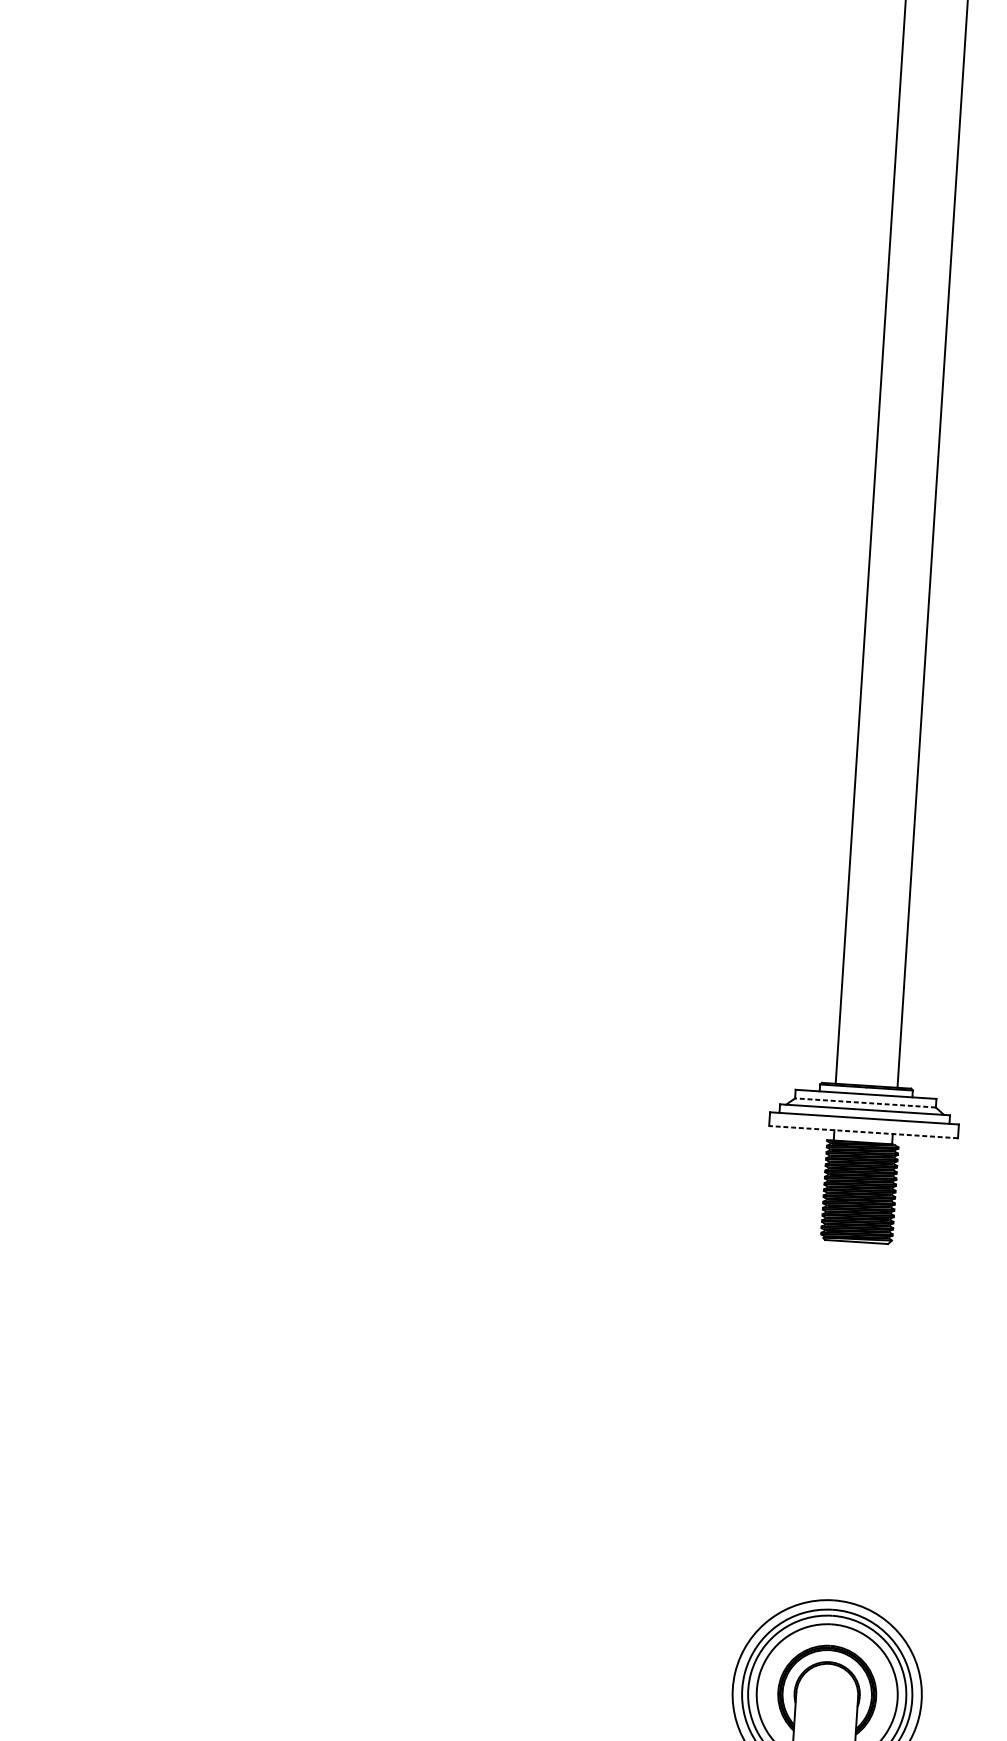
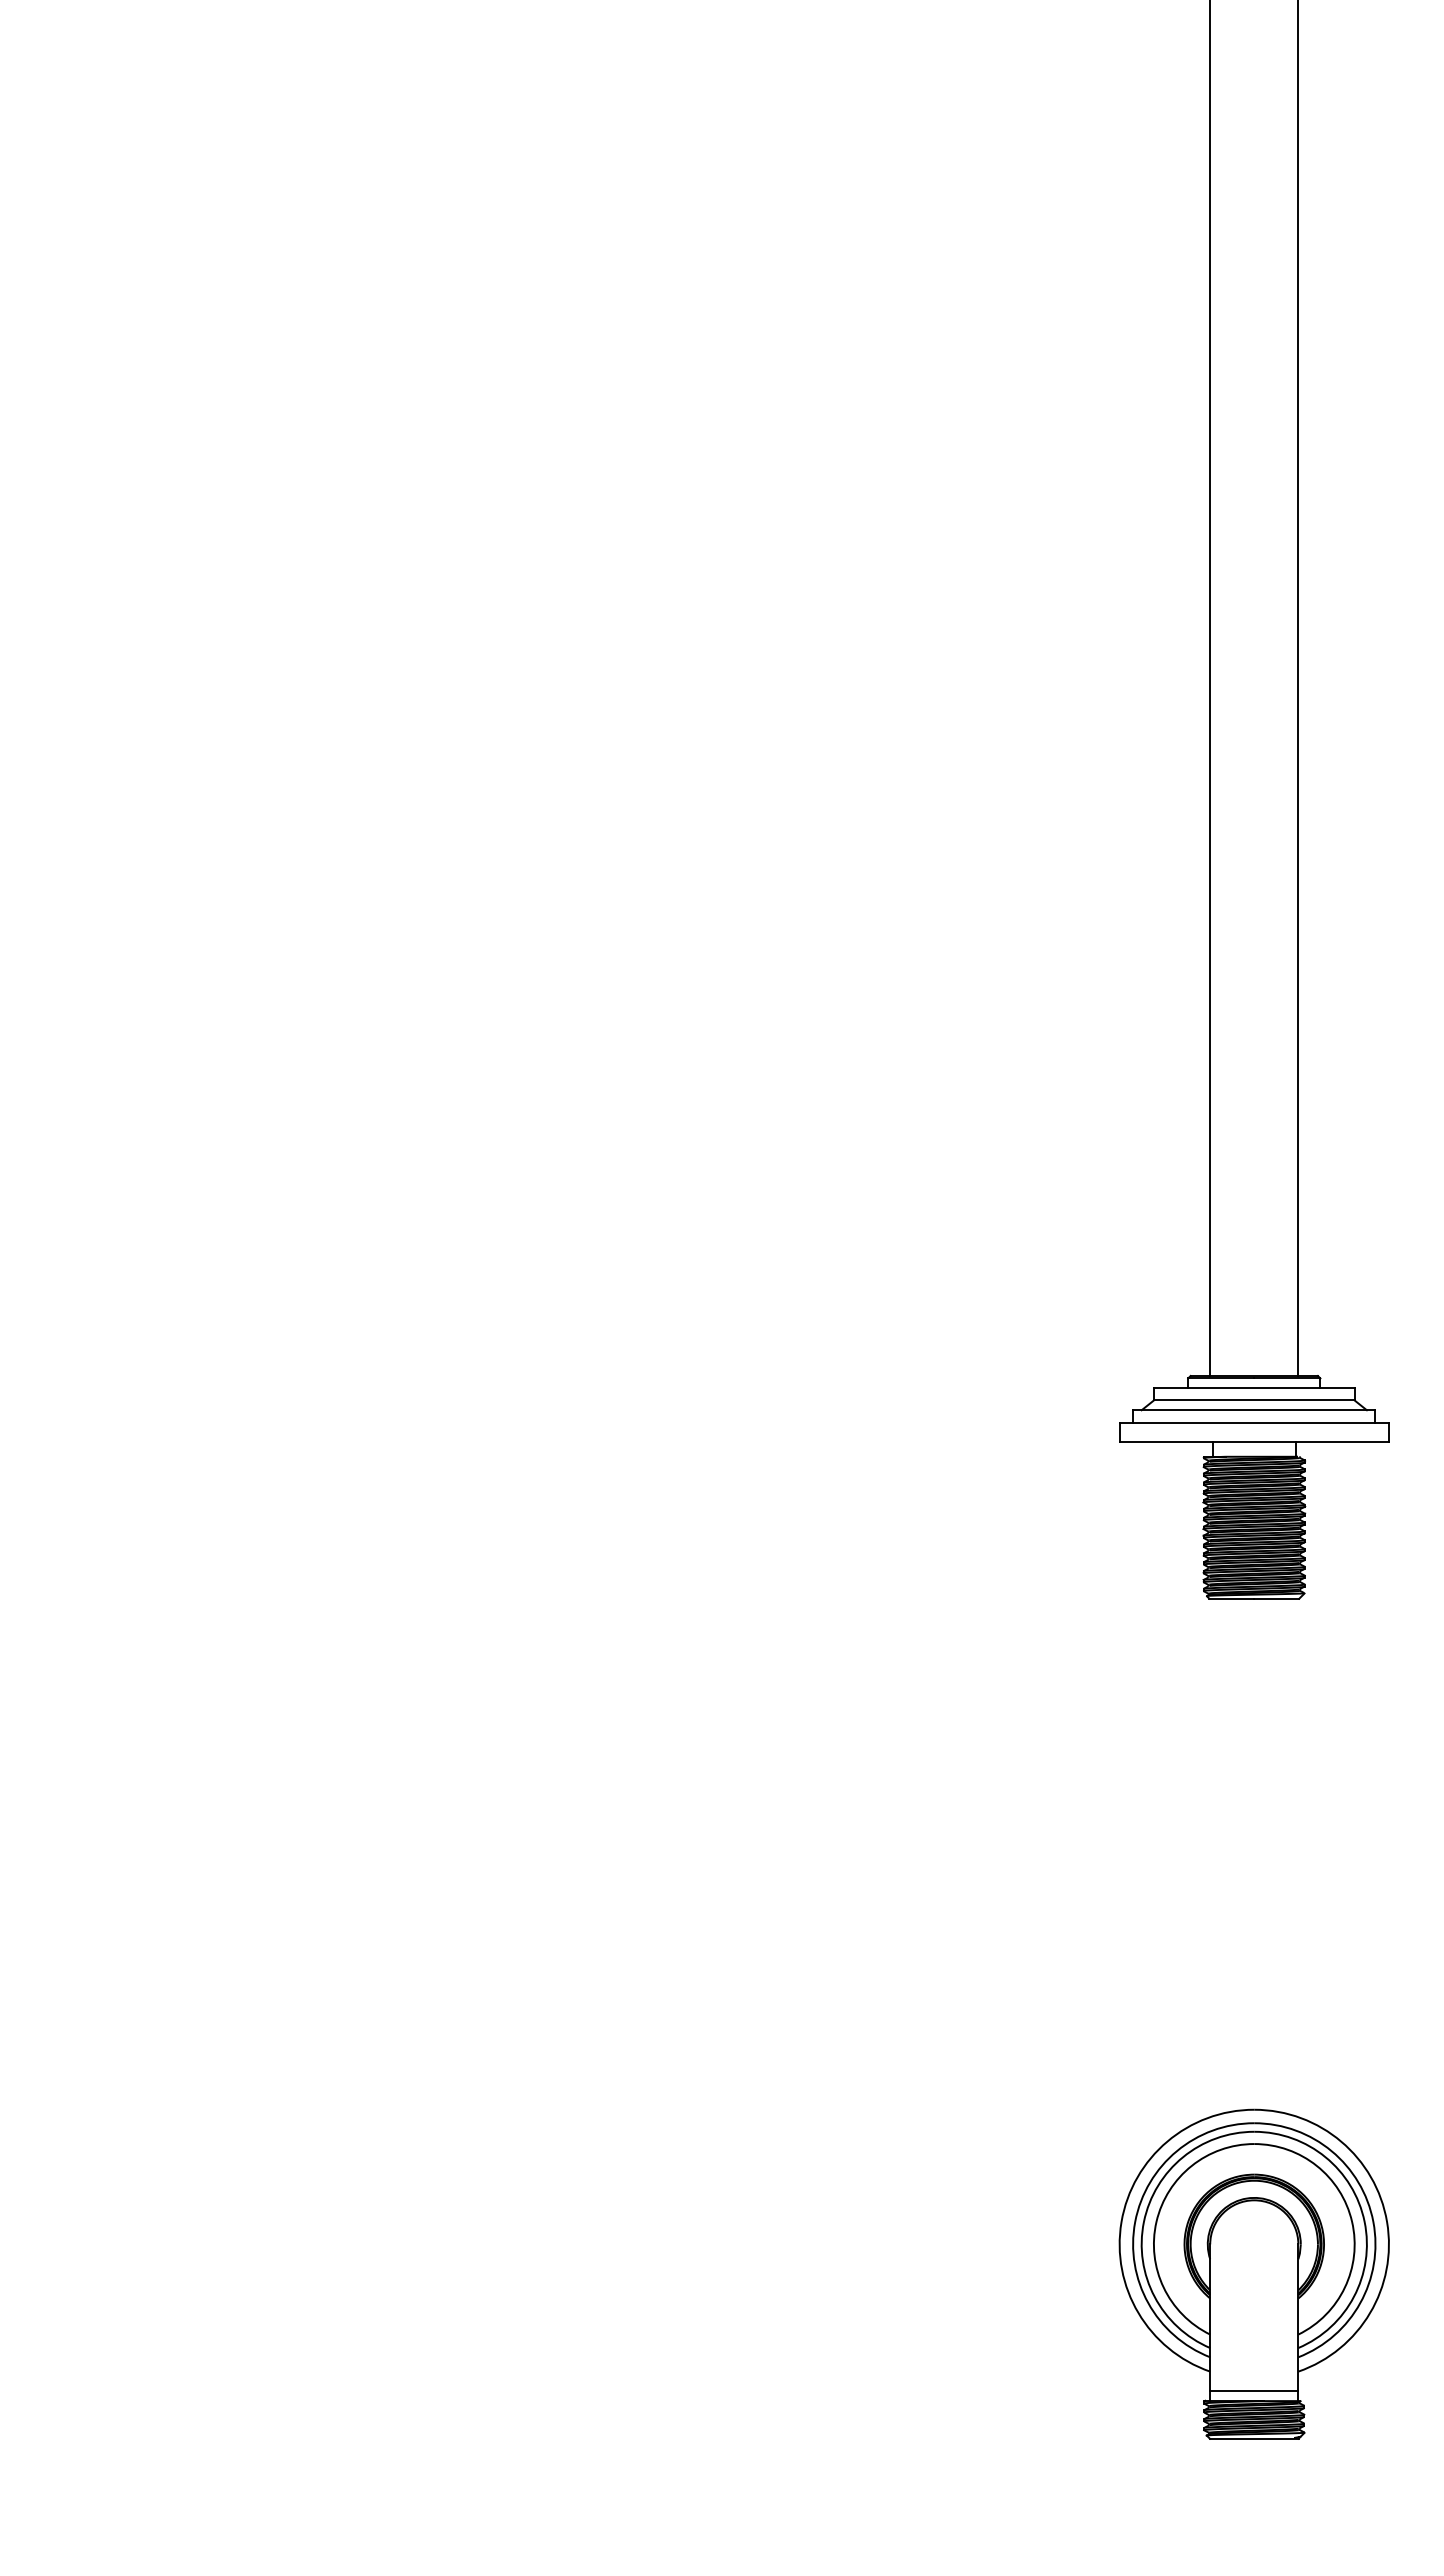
line: (864, 1102) -> (1253, 1400), dashed -> solid
line: (863, 1132) -> (1254, 1442), dashed -> solid

